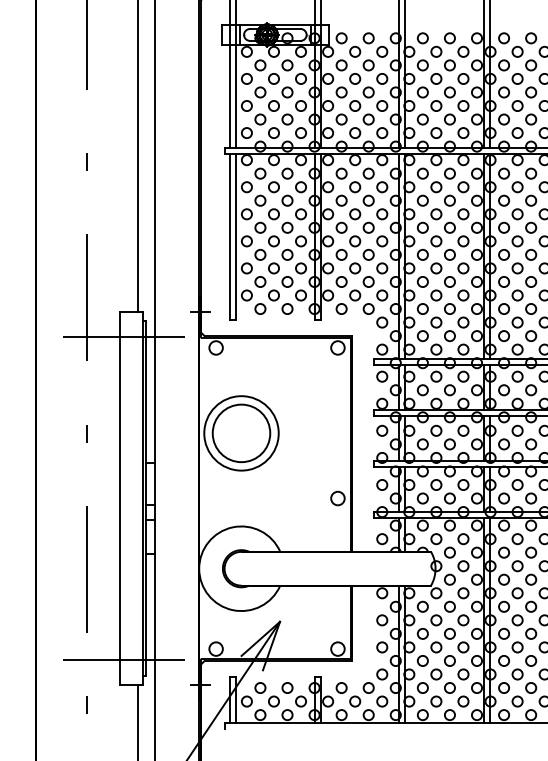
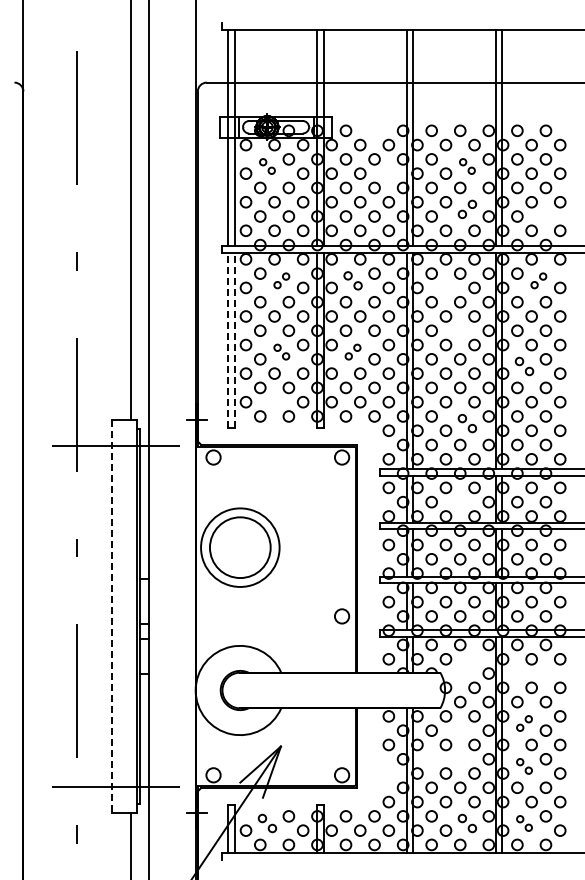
circle: (368, 38) -> (374, 130), removed
part: (267, 72) -> (267, 166), size x0.6
part: (456, 72) -> (467, 166), size x0.6
circle: (381, 78) -> (388, 173), removed
part: (456, 112) -> (467, 209), size x0.7
circle: (530, 119) -> (545, 216), removed
part: (280, 180) -> (281, 280), size x0.6
part: (347, 180) -> (352, 280), size x0.7
part: (524, 180) -> (538, 280), size x0.6
circle: (435, 186) -> (445, 287), removed
circle: (450, 227) -> (460, 330), removed
line: (230, 237) -> (228, 340), solid -> dashed
line: (235, 237) -> (234, 340), solid -> dashed
part: (280, 247) -> (281, 351), size x0.6
part: (347, 247) -> (352, 351), size x0.6
part: (510, 261) -> (524, 366), size x0.7
circle: (273, 295) -> (274, 402), removed
part: (456, 315) -> (467, 423), size x0.7
circle: (450, 389) -> (460, 501), removed
line: (119, 498) -> (111, 616), solid -> dashed
part: (456, 545) -> (467, 666), removed
circle: (504, 552) -> (517, 673), removed
circle: (530, 552) -> (545, 673), removed
part: (510, 600) -> (524, 723), size x0.6
circle: (450, 606) -> (460, 730), removed
circle: (422, 634) -> (431, 759), removed
circle: (450, 634) -> (460, 759), removed
part: (510, 640) -> (524, 766), size x0.6
circle: (381, 647) -> (388, 773), removed
part: (267, 694) -> (267, 823), size x0.7
part: (456, 694) -> (467, 823), size x0.7
part: (510, 694) -> (524, 823), size x0.6

